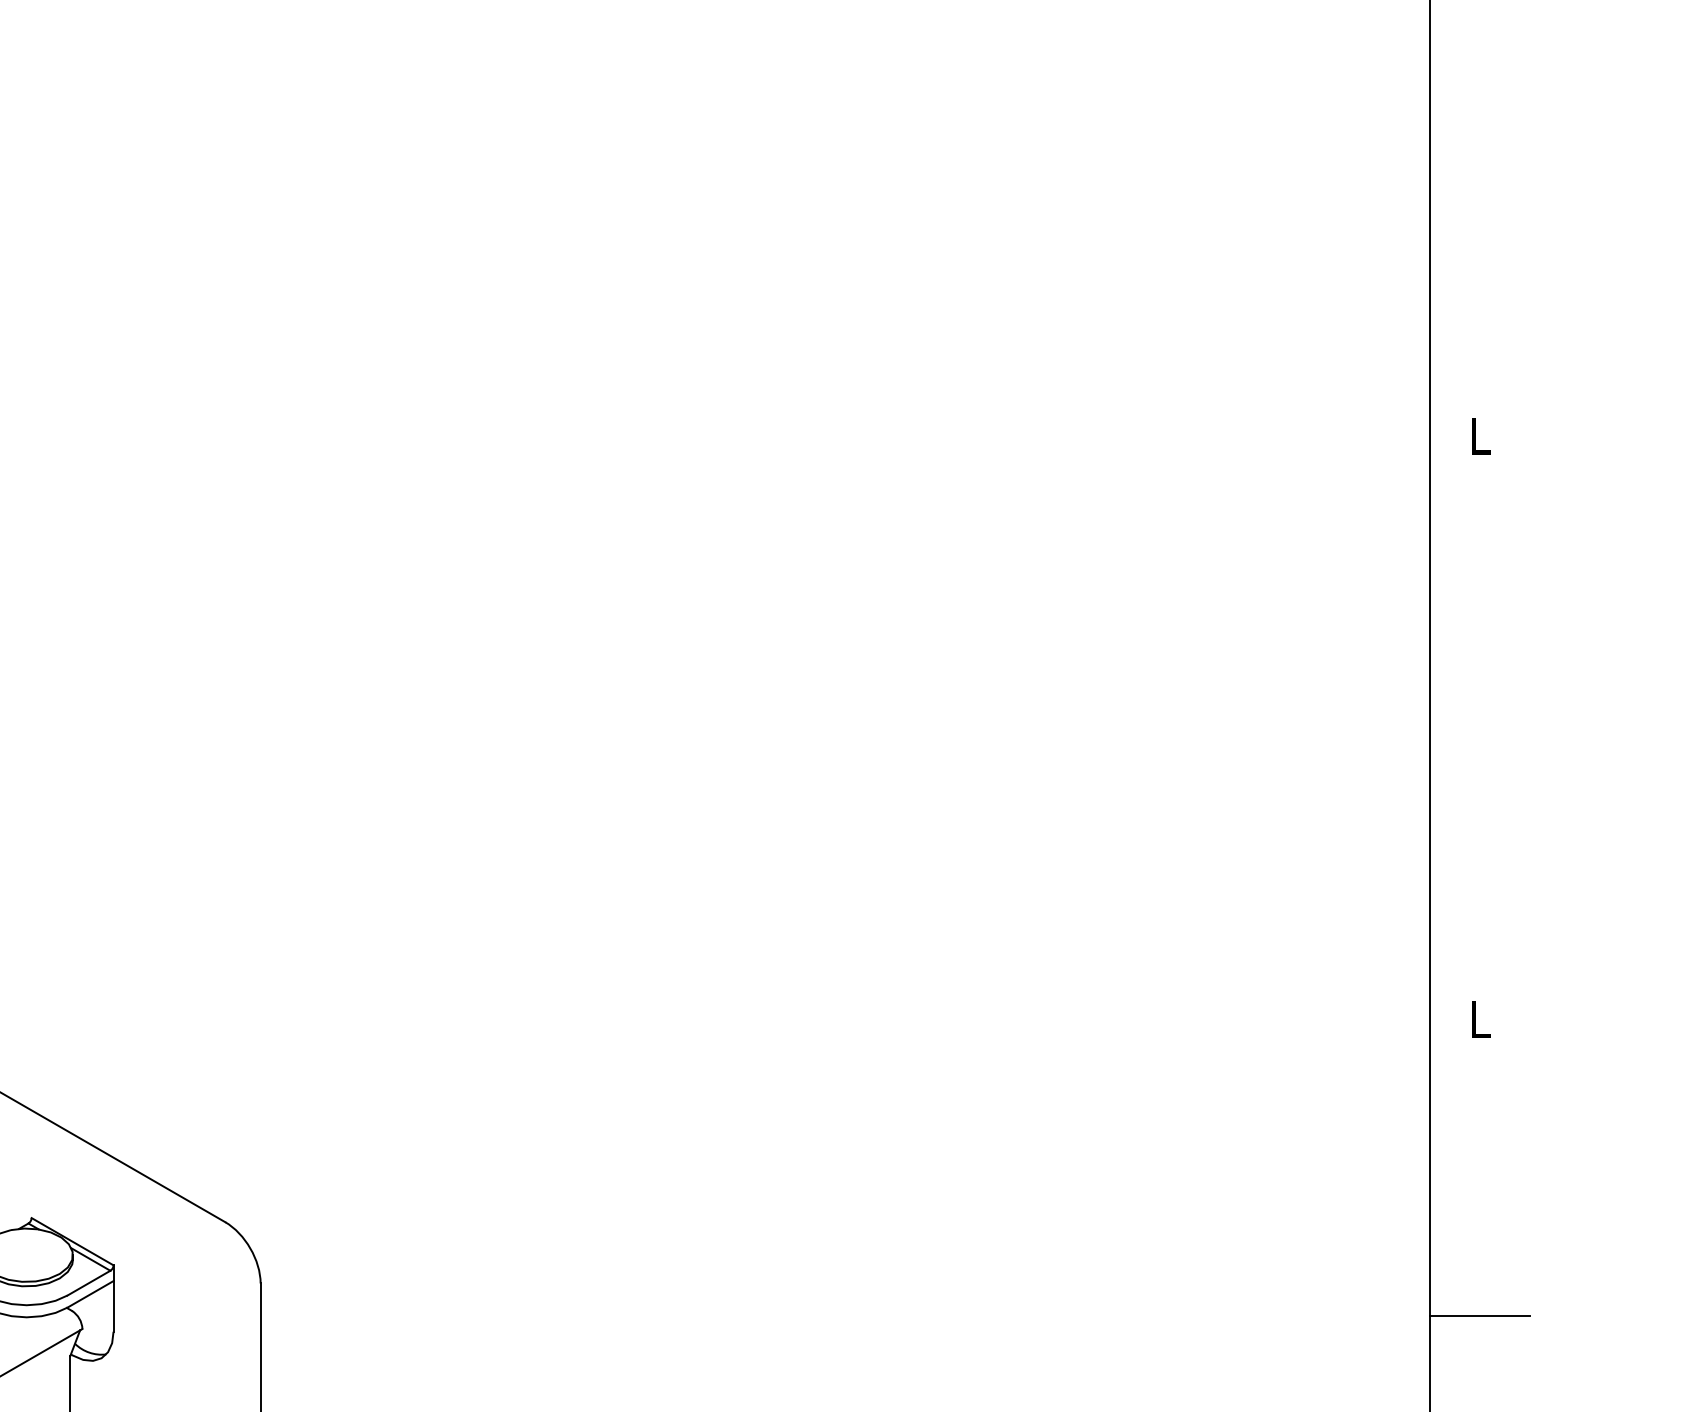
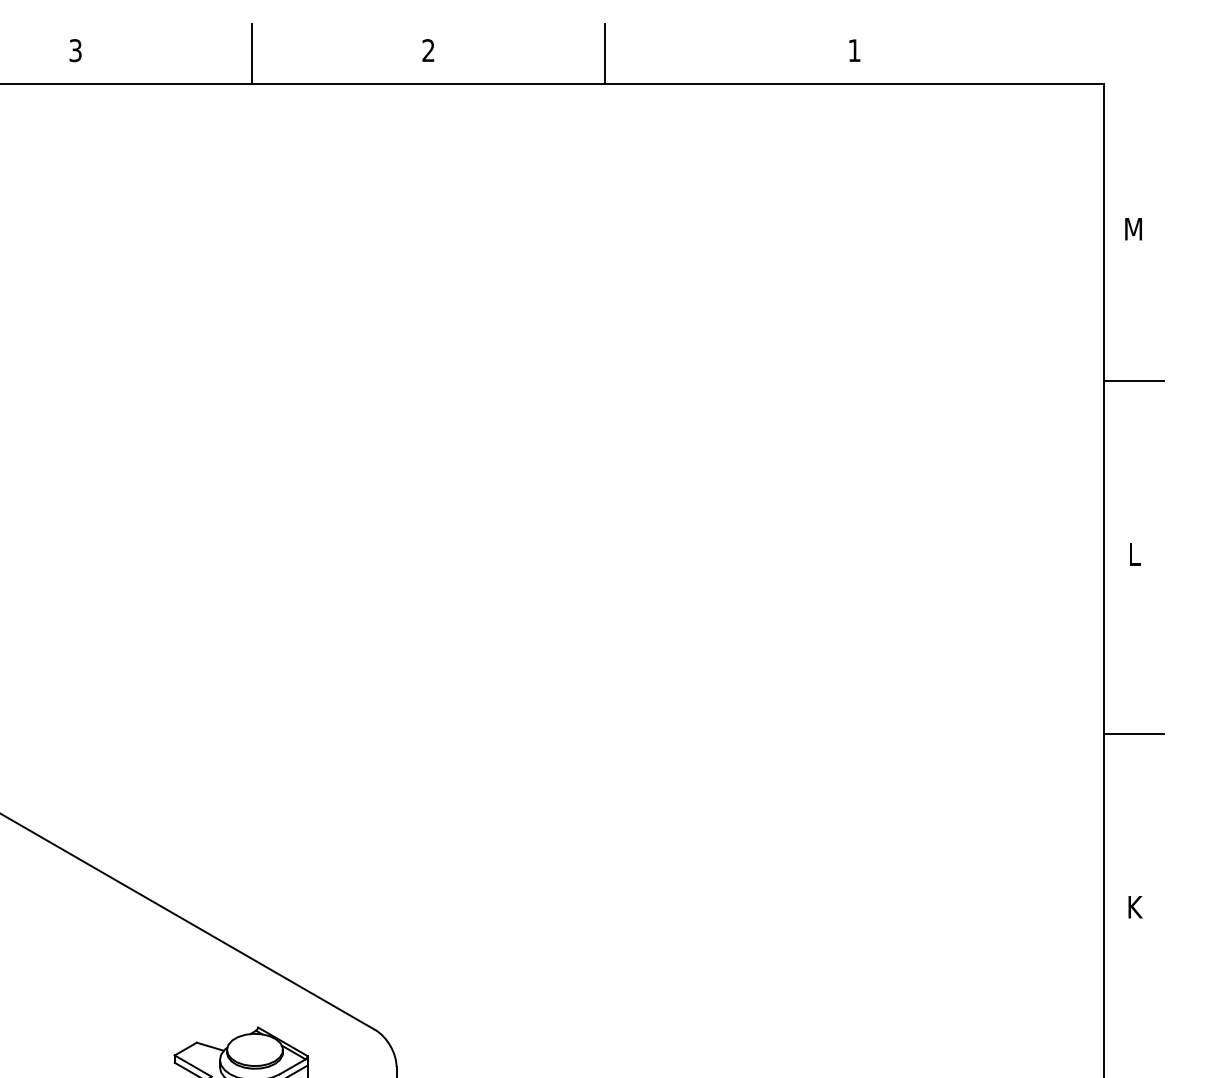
line: (1480, 148) -> (1134, 380), added
line: (1480, 732) -> (1134, 733), added
text: (1481, 1019) -> (1135, 907), L -> K

